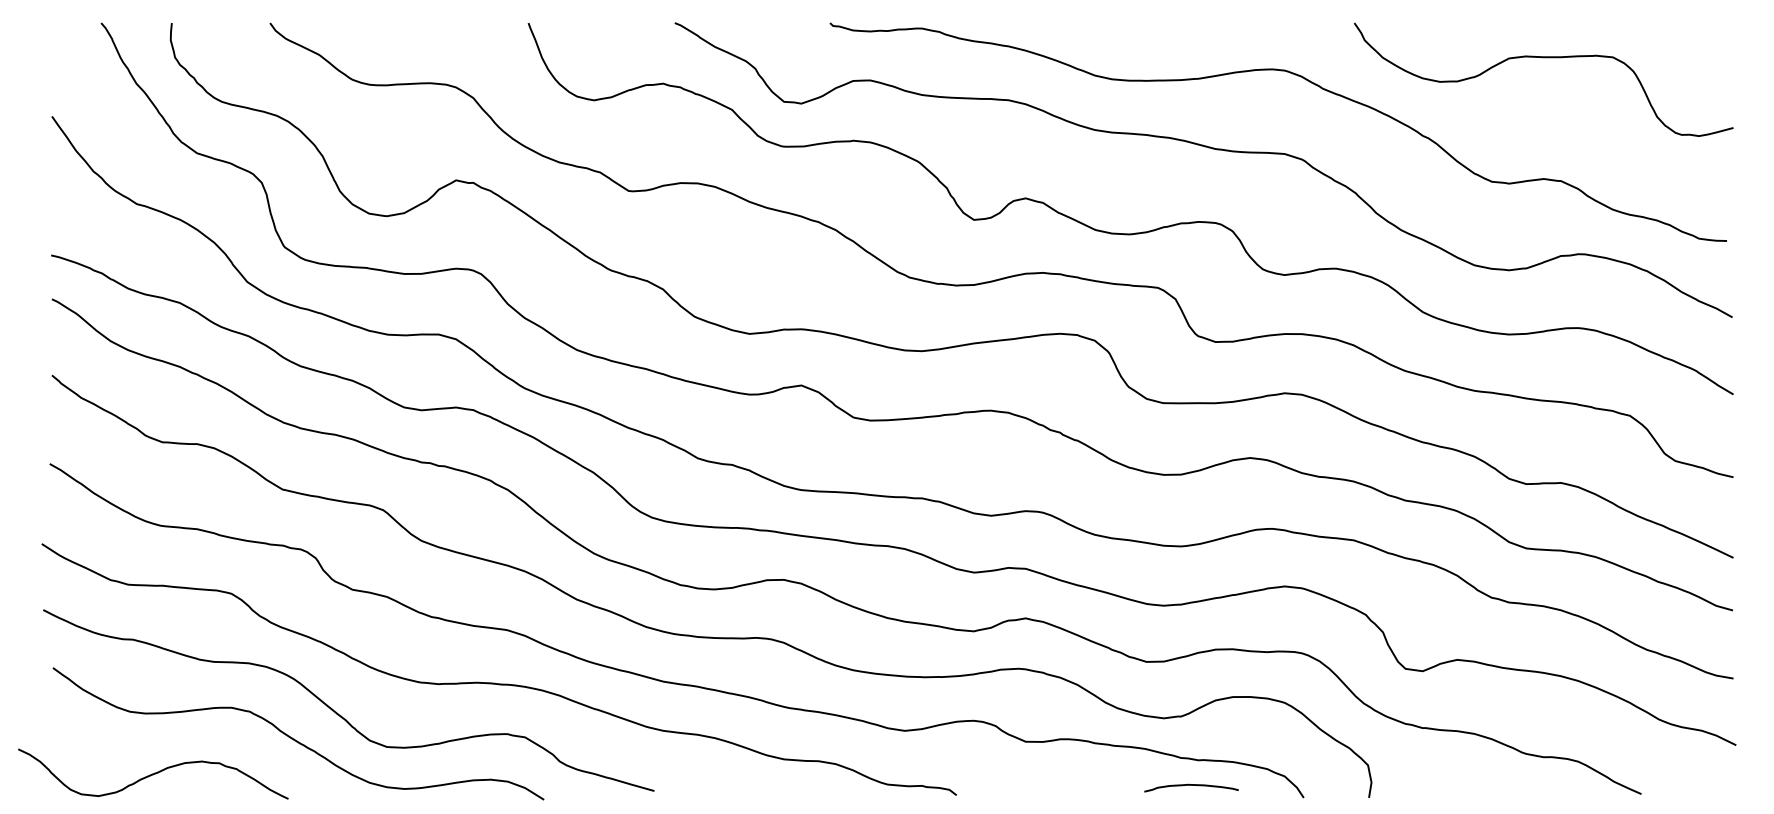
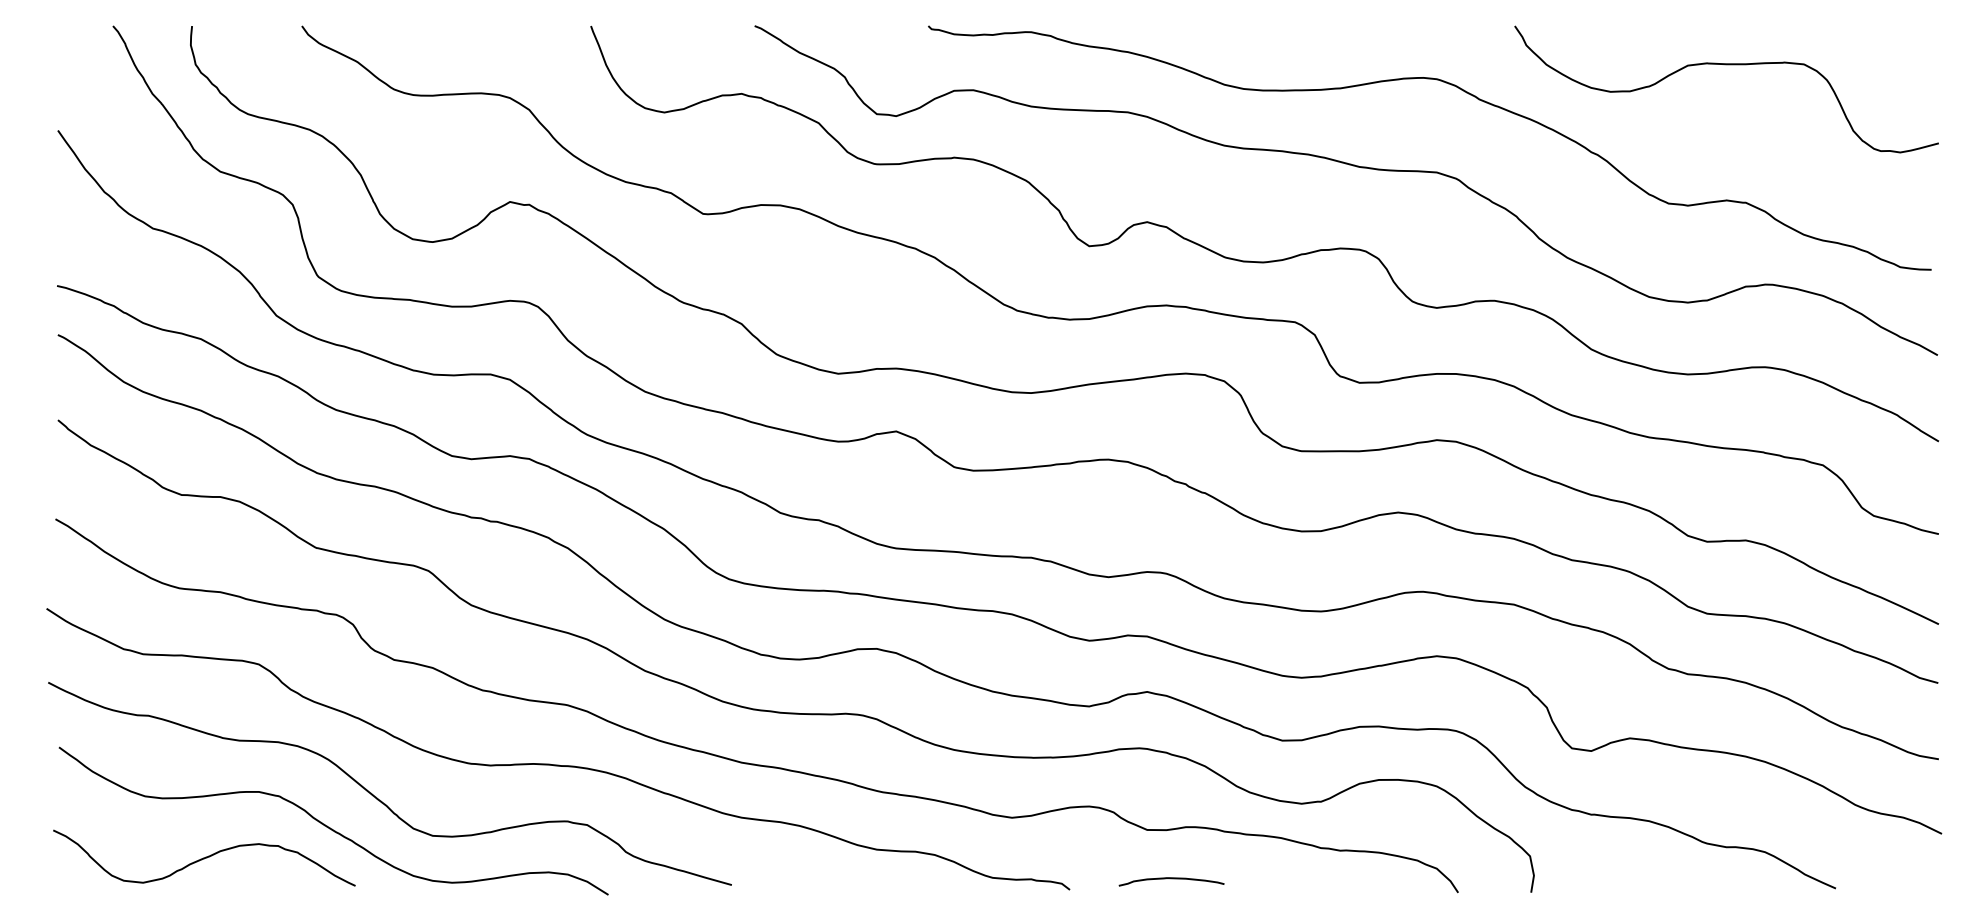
curve: (153, 773) -> (204, 857), moved
curve: (1191, 786) -> (1171, 879), moved

